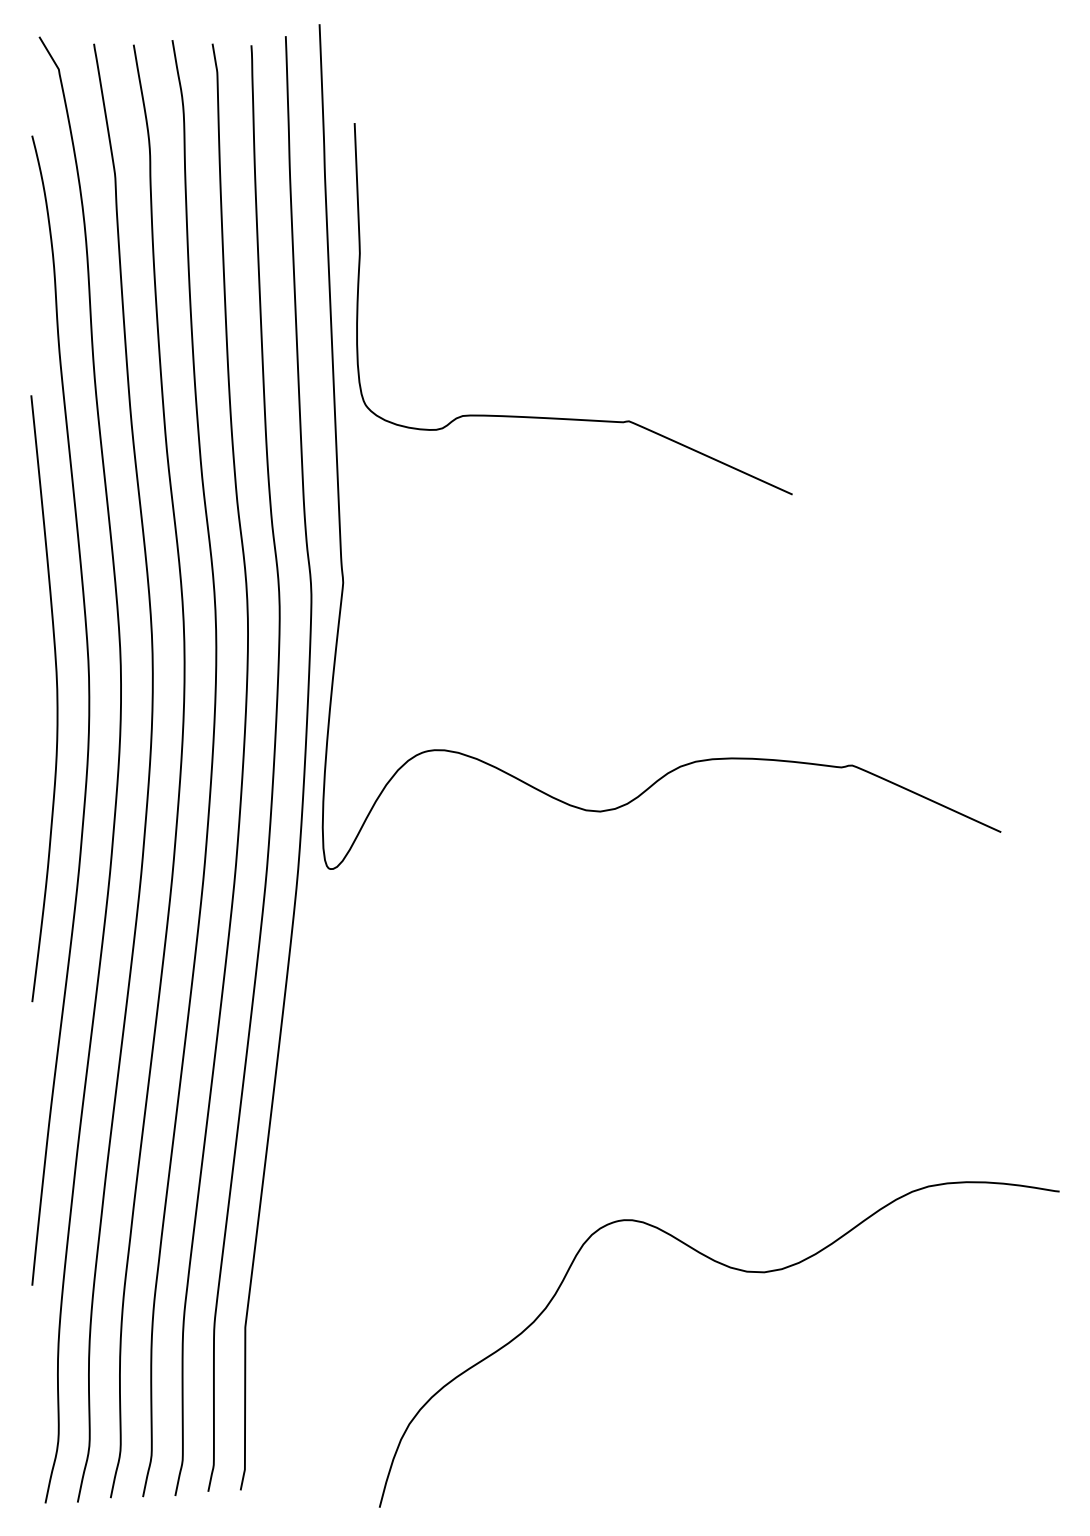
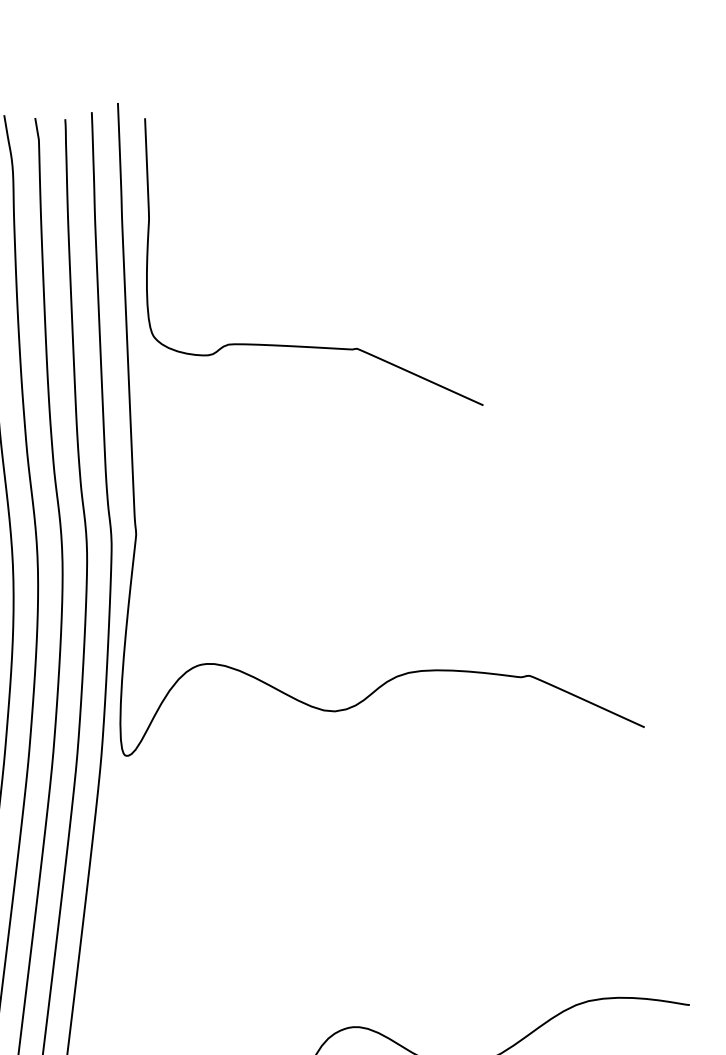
curve: (559, 417) -> (303, 345), moved

